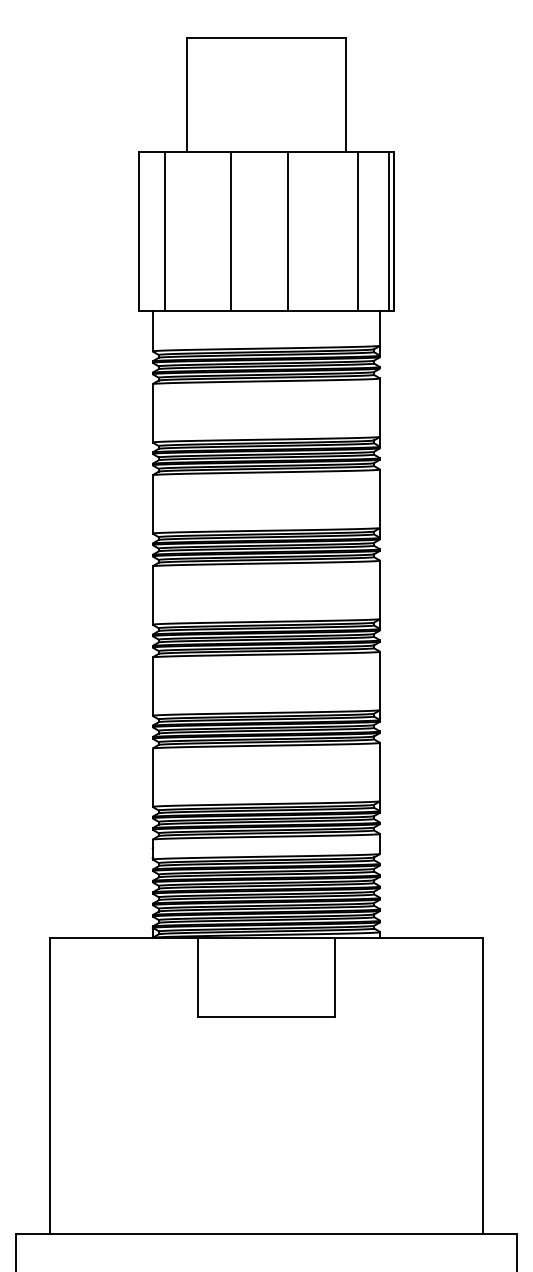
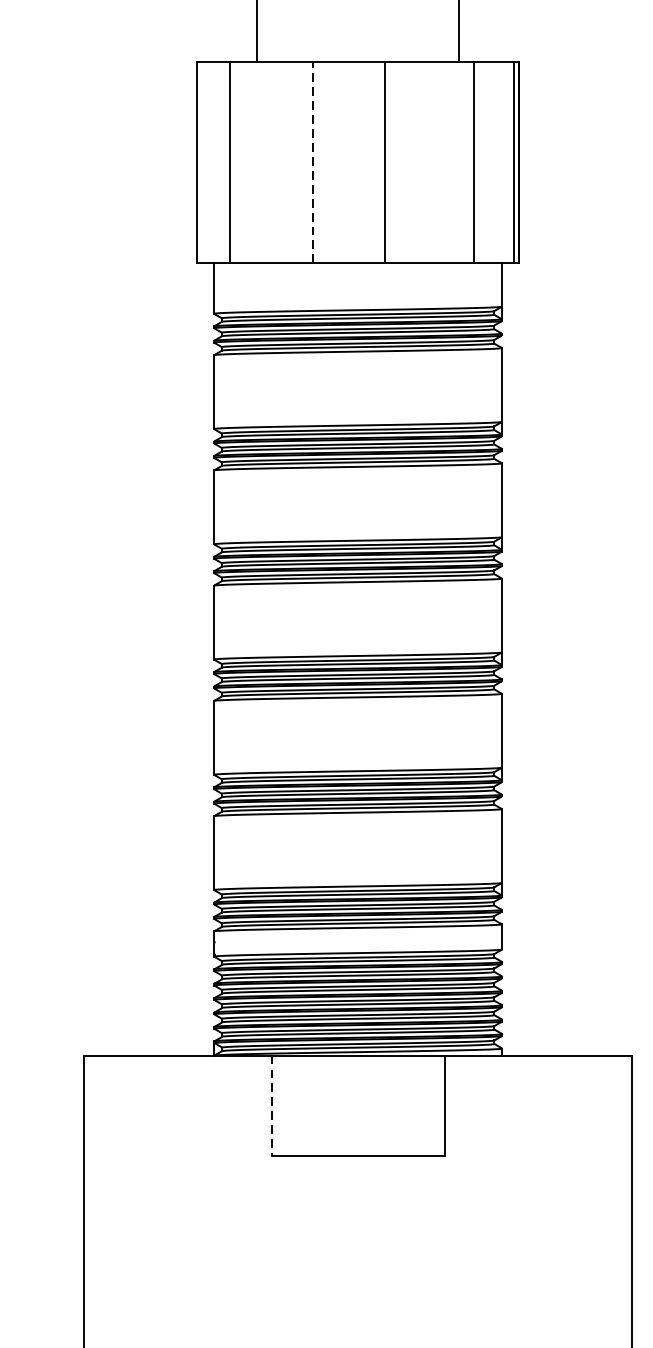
line: (230, 231) -> (312, 162), solid -> dashed
line: (198, 977) -> (272, 1105), solid -> dashed

